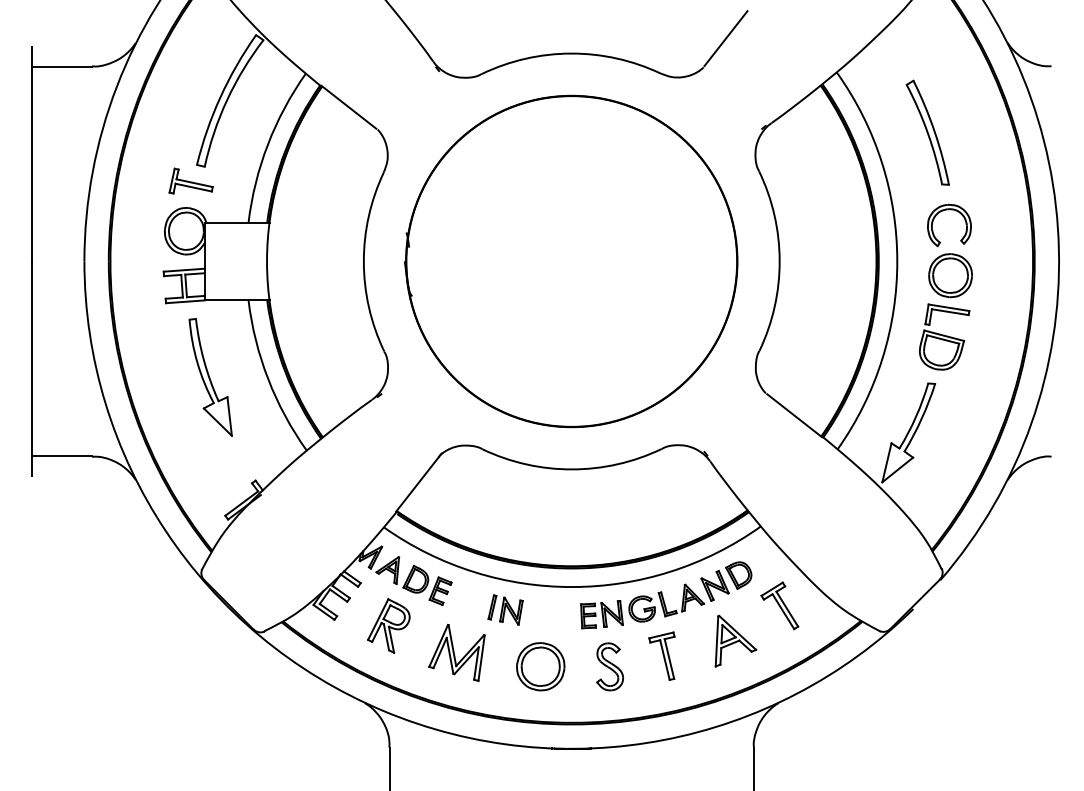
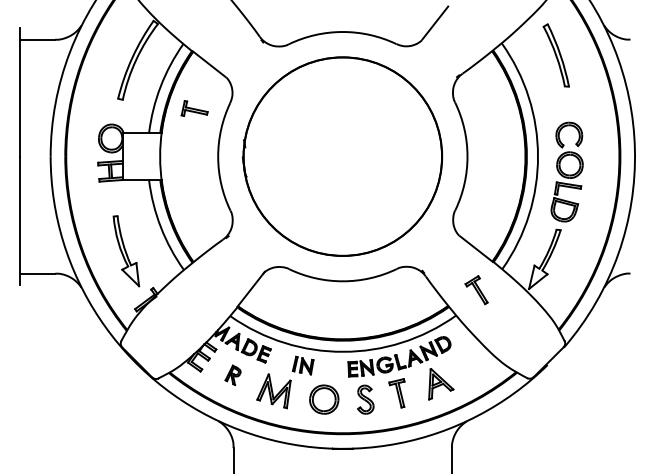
part: (926, 132) -> (555, 55), moved
part: (190, 181) -> (194, 108), moved
part: (210, 377) -> (126, 251), moved
part: (779, 606) -> (476, 290), moved
part: (387, 626) -> (232, 375), size x0.6

